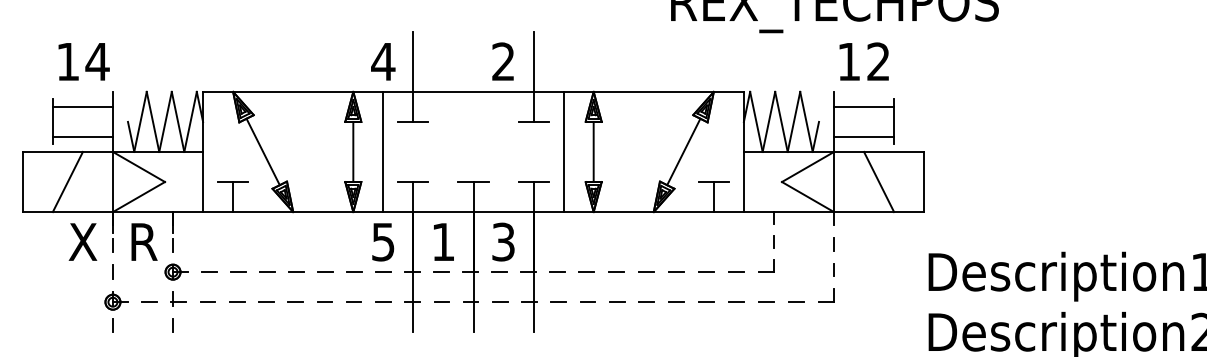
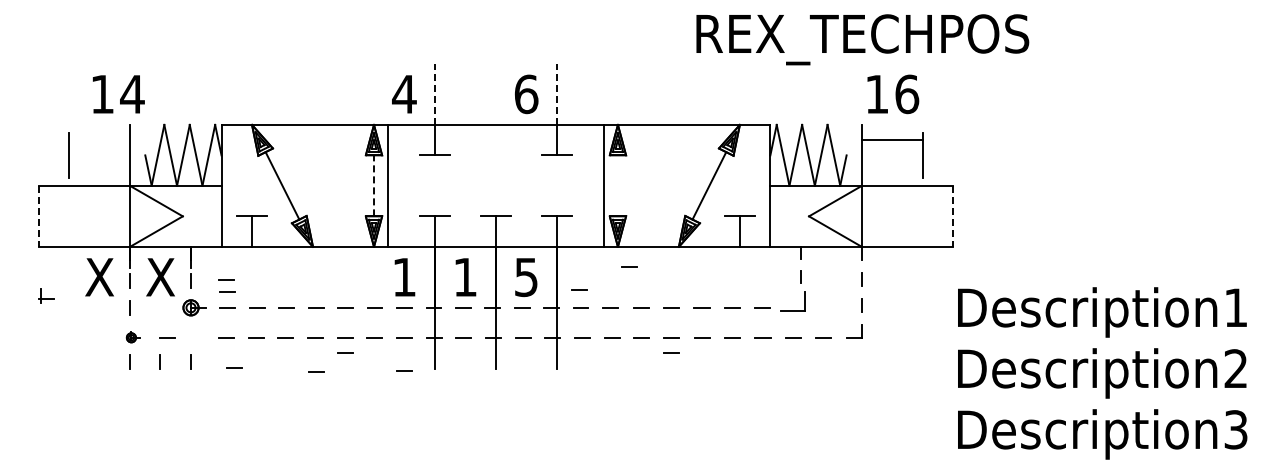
line: (412, 60) -> (434, 93), solid -> dashed
line: (533, 60) -> (556, 93), solid -> dashed
text: (83, 61) -> (118, 94), moved
text: (503, 61) -> (526, 94), 2 -> 6
text: (878, 61) -> (907, 94), 12 -> 16
line: (82, 107) -> (99, 140), removed
line: (82, 136) -> (99, 170), removed
line: (863, 136) -> (891, 170), removed
line: (353, 151) -> (374, 185), solid -> dashed
line: (383, 151) -> (388, 185), moved
line: (563, 151) -> (604, 185), moved
line: (593, 151) -> (617, 185), removed
line: (68, 181) -> (84, 215), removed
line: (878, 181) -> (907, 215), removed
line: (22, 182) -> (38, 216), solid -> dashed
line: (924, 182) -> (953, 216), solid -> dashed
line: (605, 231) -> (629, 266), added
text: (503, 241) -> (526, 276), 3 -> 5
text: (142, 242) -> (160, 277), R -> X
text: (383, 242) -> (404, 277), 5 -> 1
line: (208, 244) -> (226, 279), added
line: (555, 254) -> (579, 289), added
line: (208, 256) -> (227, 291), added
part: (766, 265) -> (793, 301), size x1.6
part: (178, 298) -> (46, 295), moved
part: (116, 300) -> (133, 336), size x0.6
line: (325, 316) -> (345, 352), added
line: (646, 316) -> (671, 352), added
line: (141, 325) -> (159, 361), added
line: (215, 330) -> (234, 367), added
line: (383, 333) -> (404, 370), added
line: (296, 334) -> (316, 371), added

